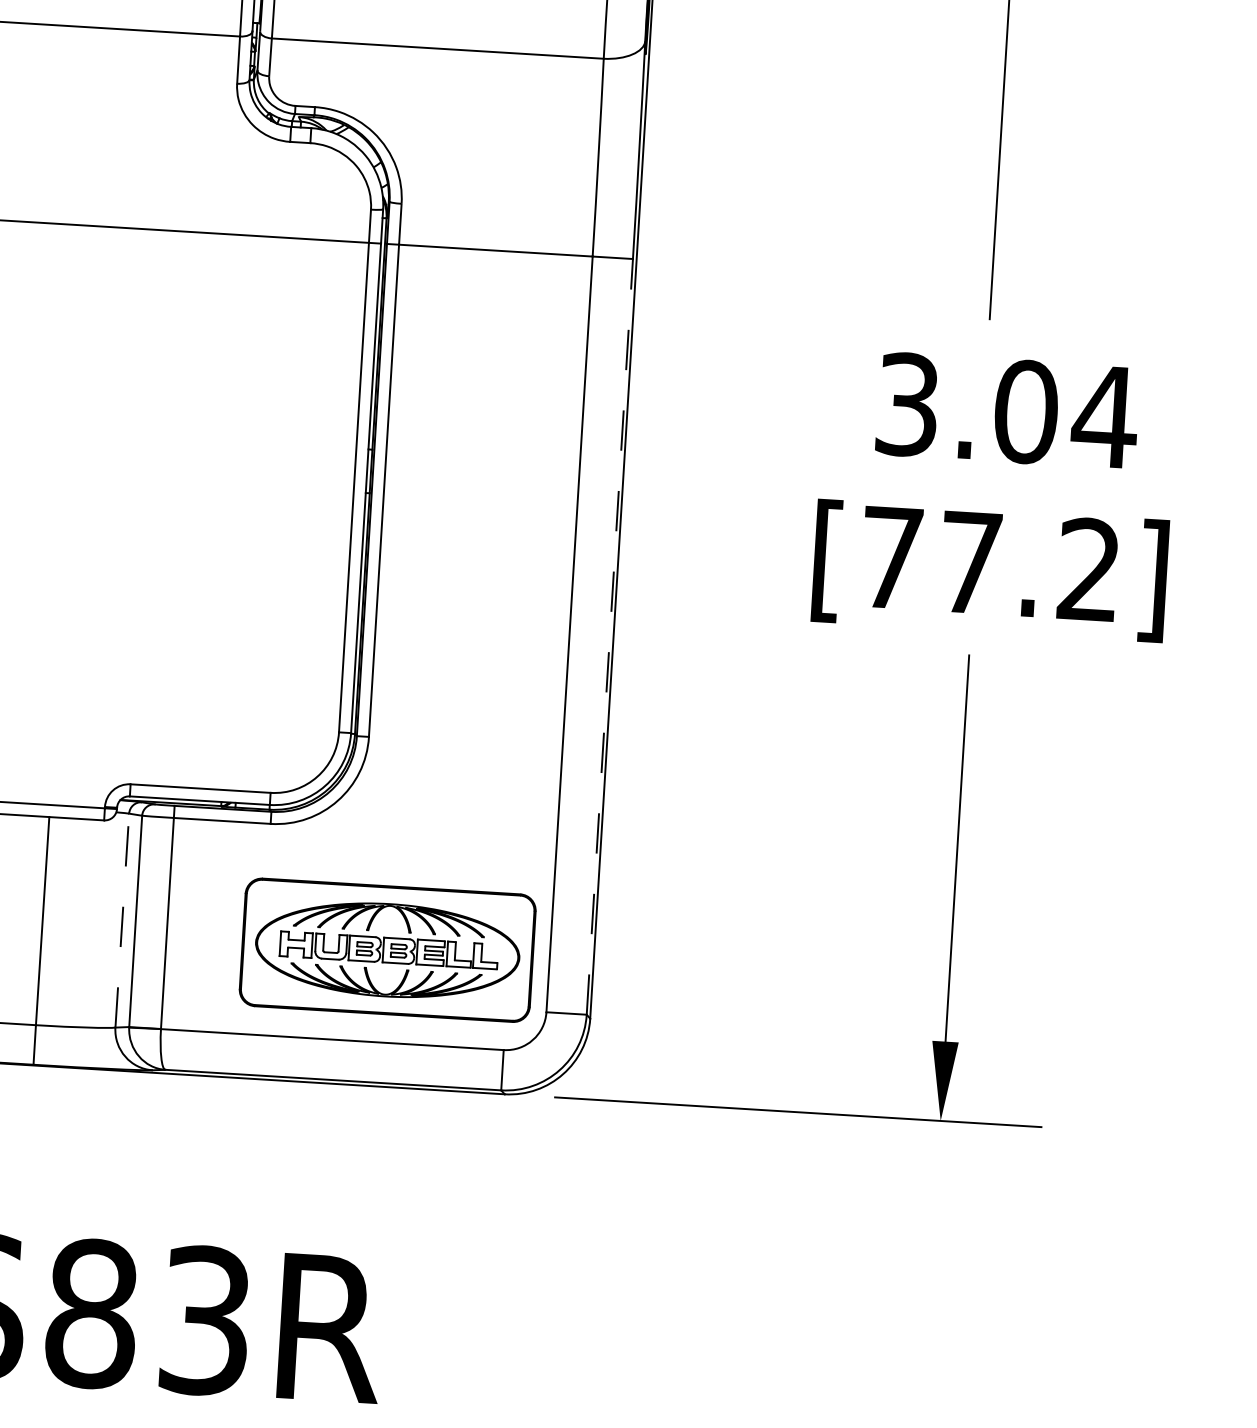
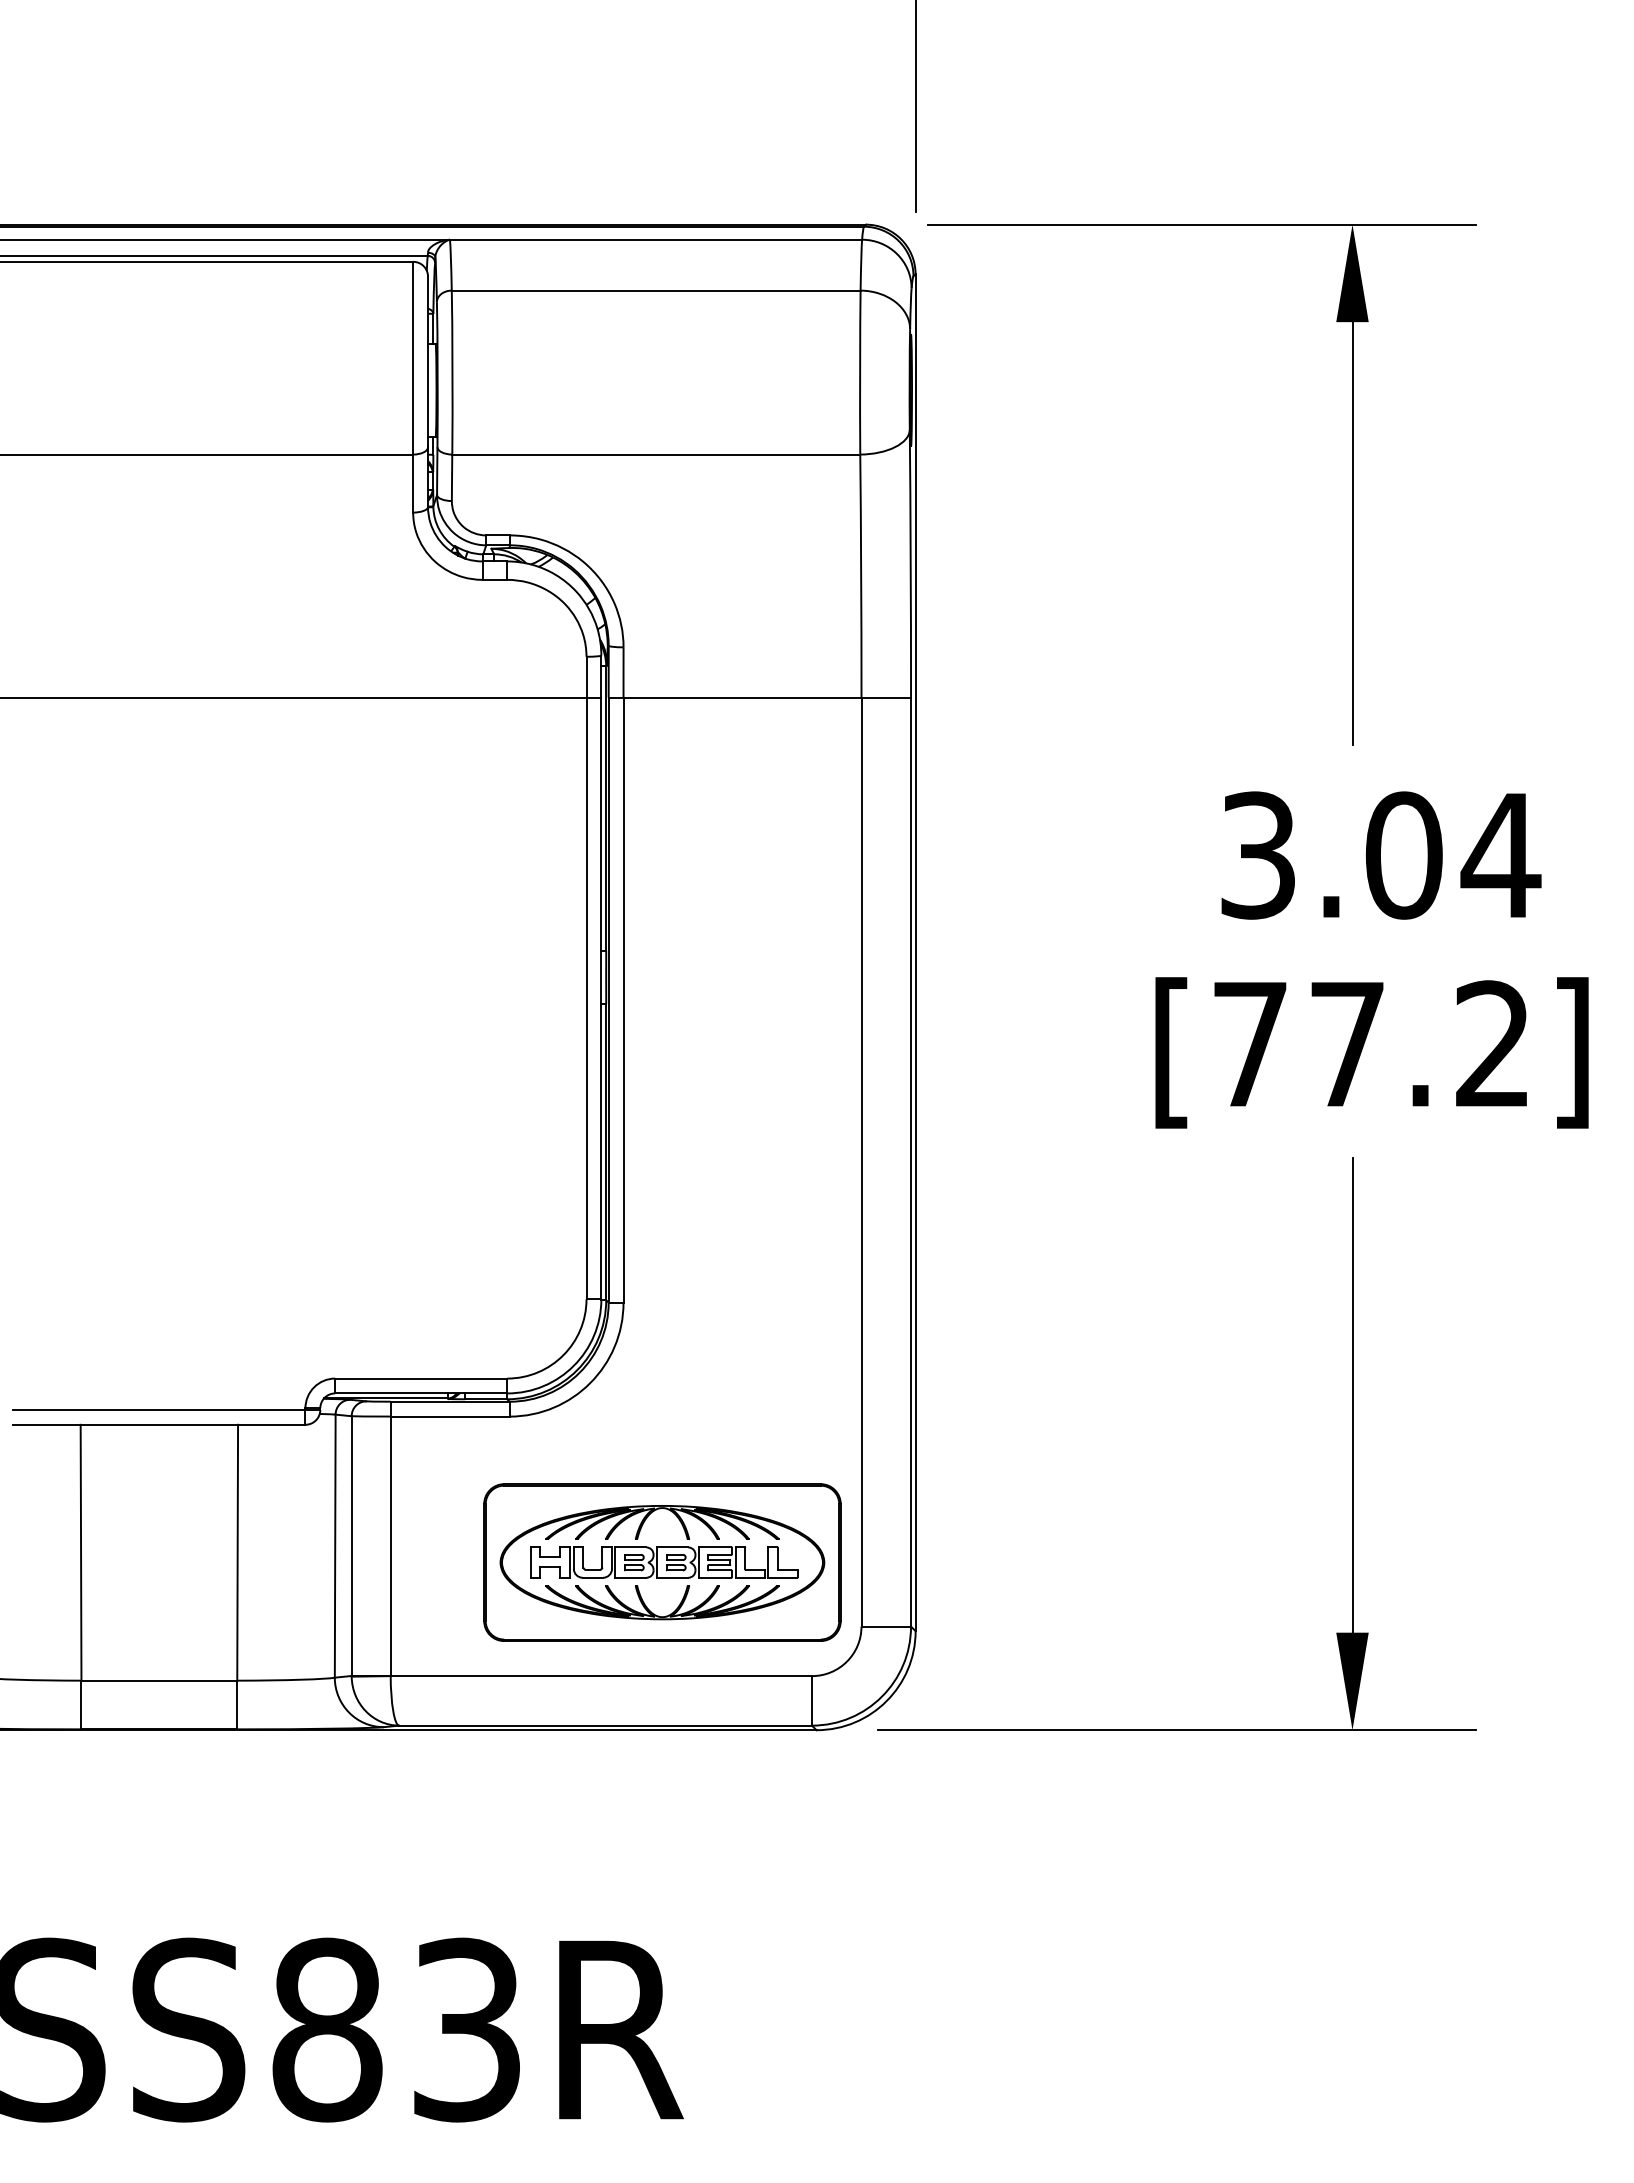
line: (610, 636) -> (911, 1161), dashed -> solid
line: (122, 920) -> (335, 1546), dashed -> solid

